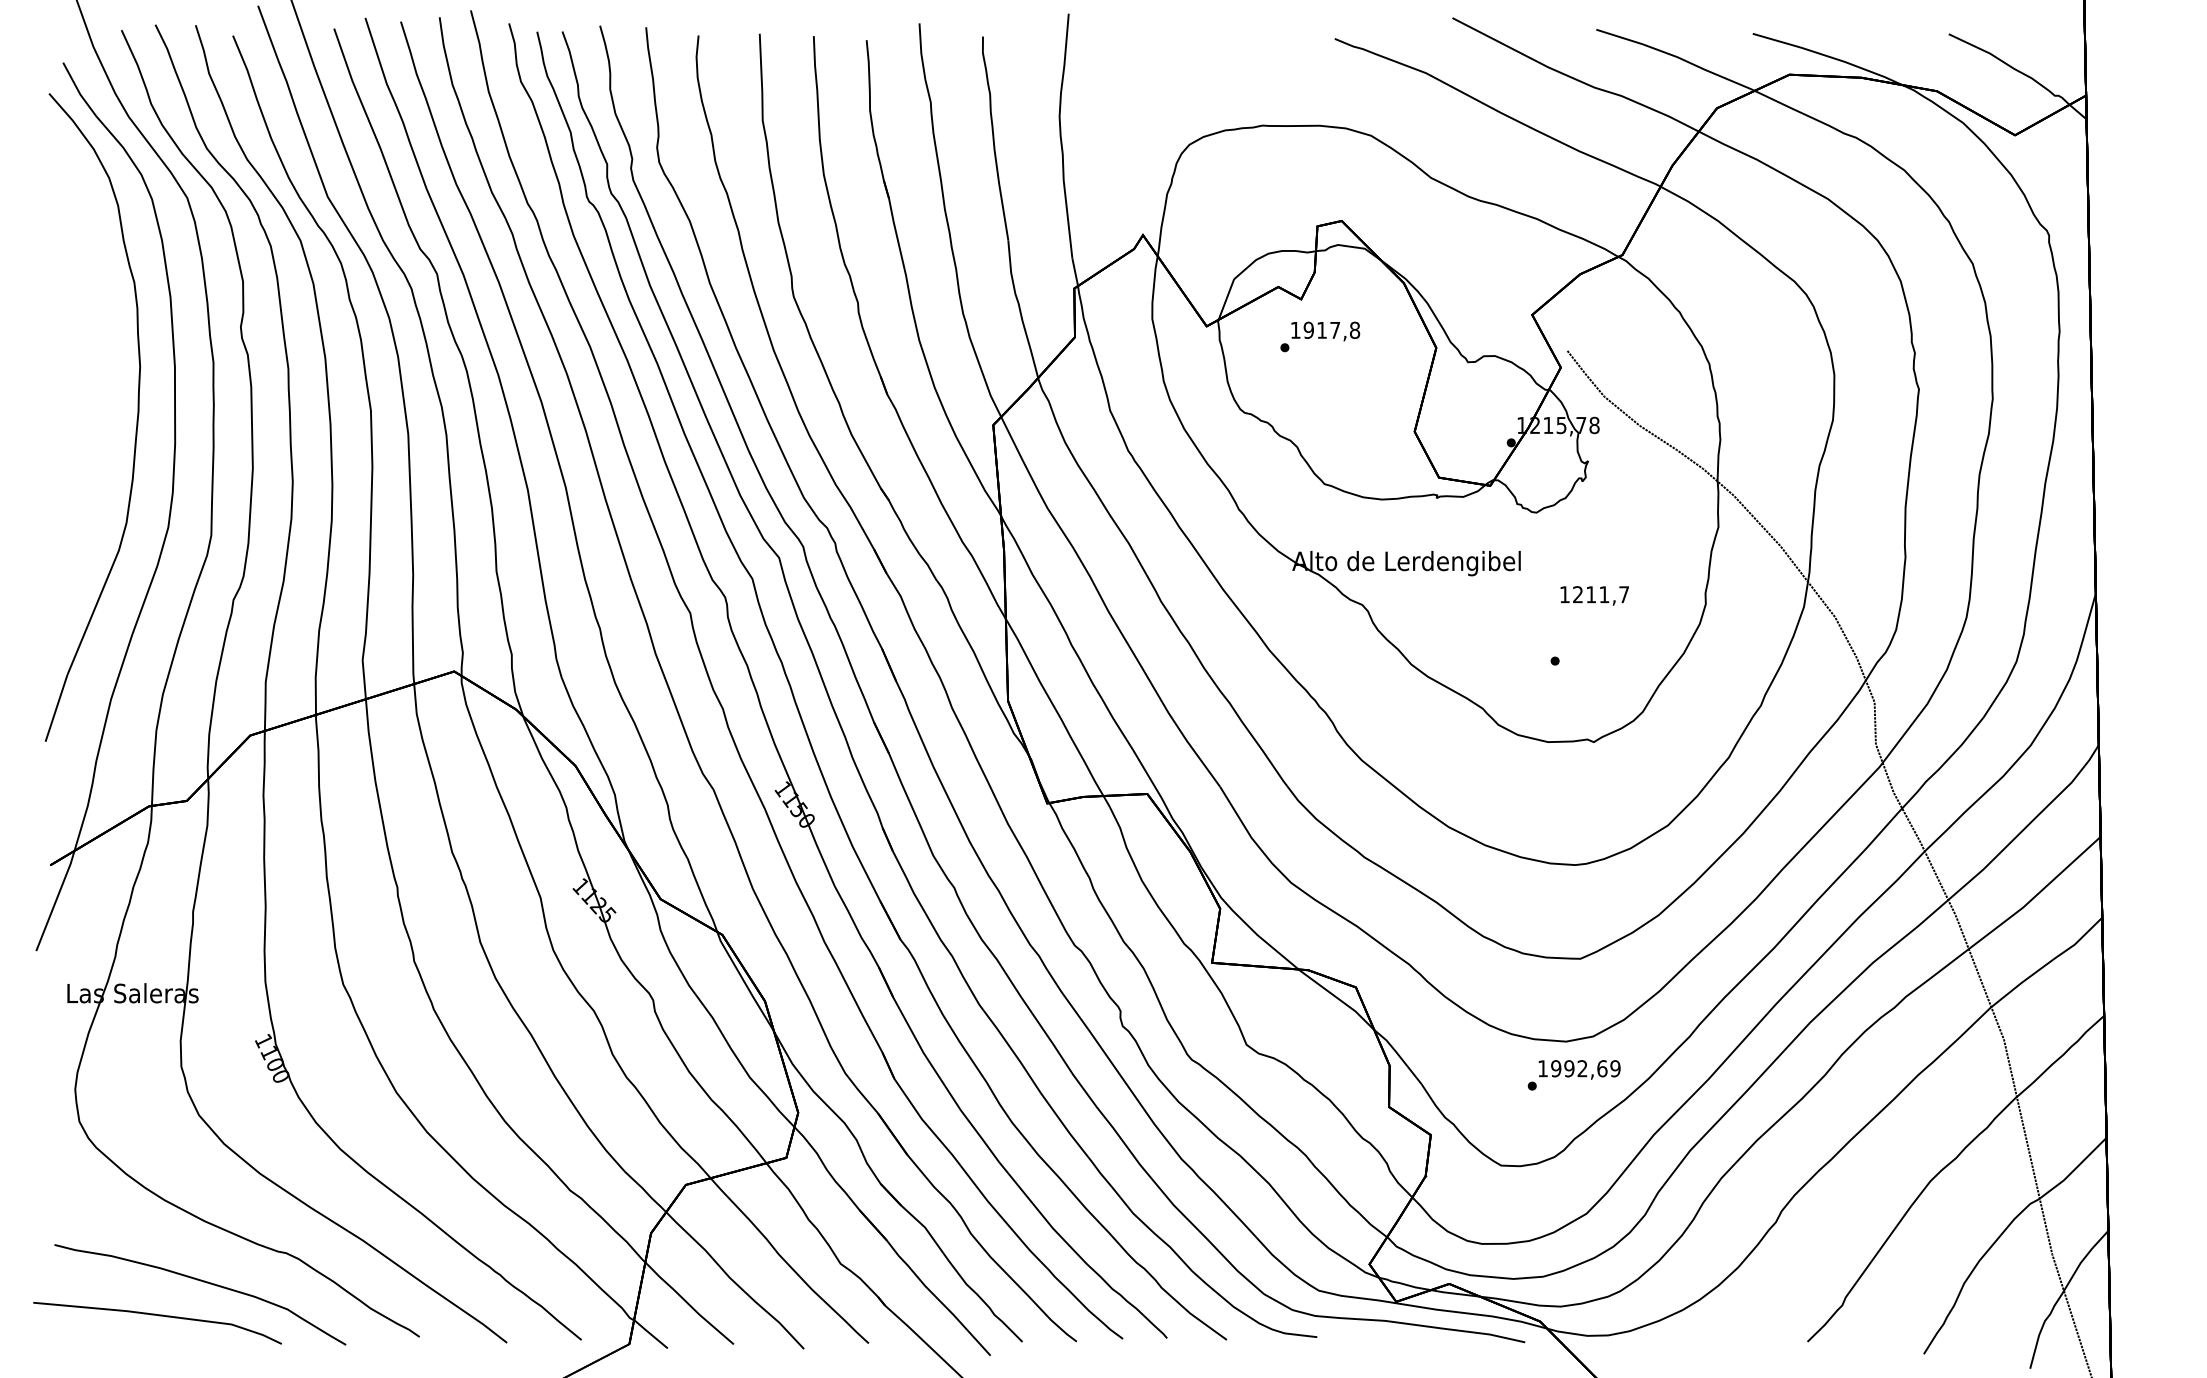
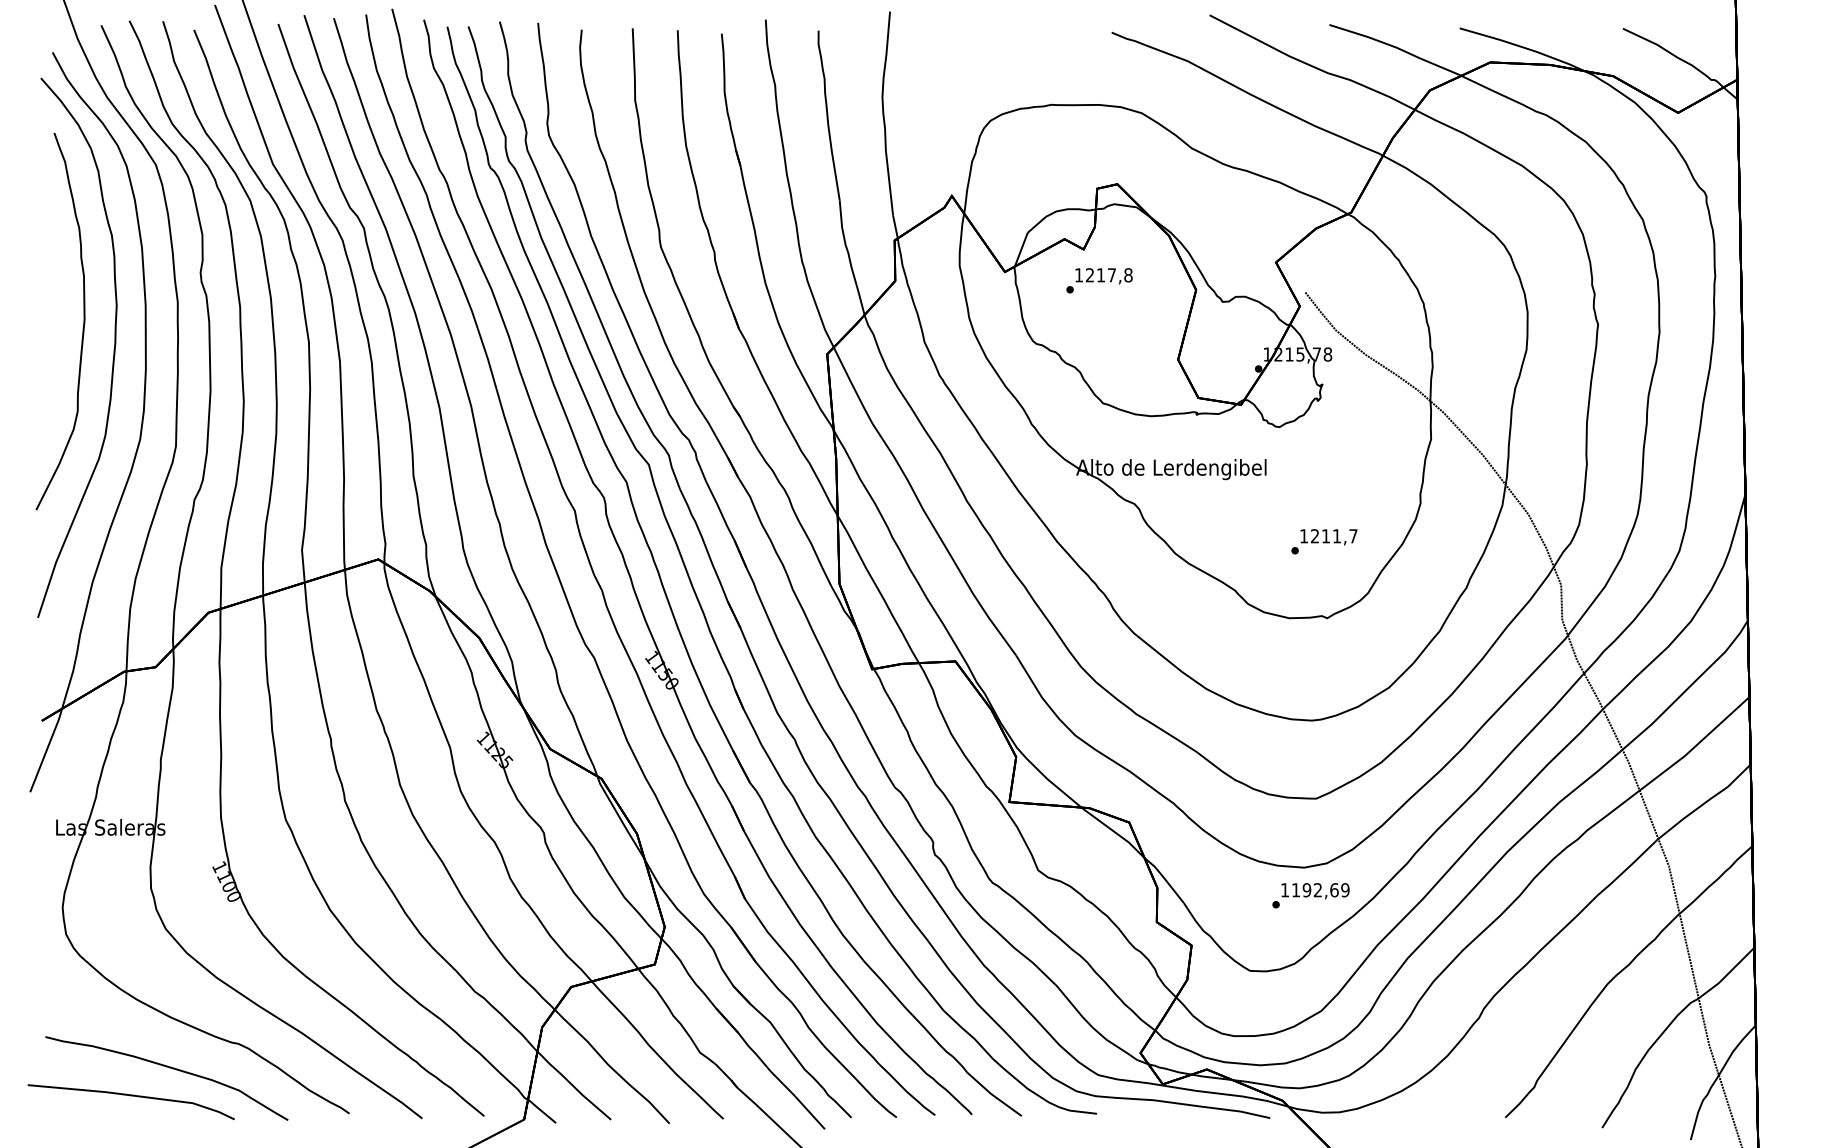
text: (1308, 329) -> (1089, 274), 1917,8 -> 1217,8
curve: (99, 392) -> (82, 327), added
text: (1594, 595) -> (1328, 536), moved
text: (1556, 1068) -> (1296, 890), 1992,69 -> 1192,69

